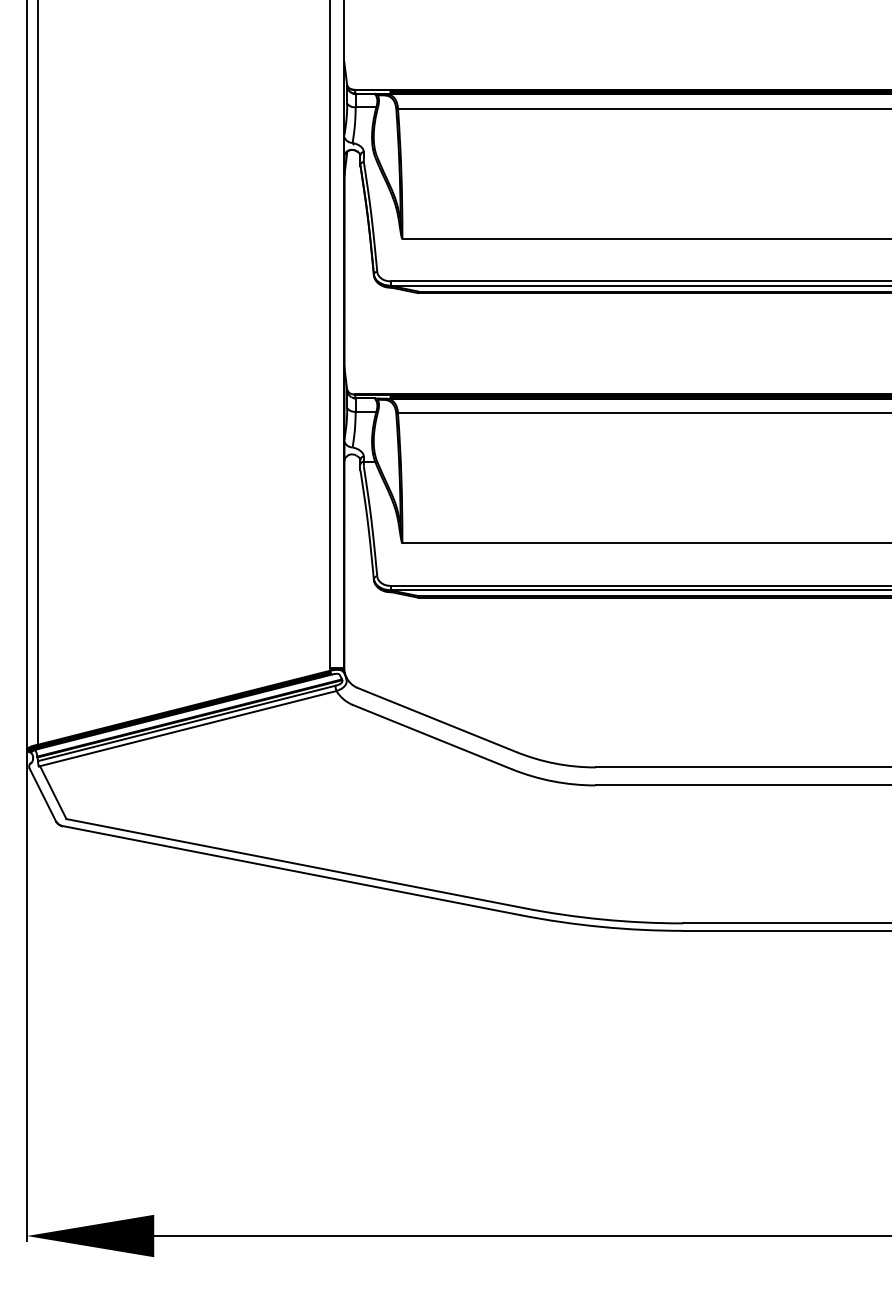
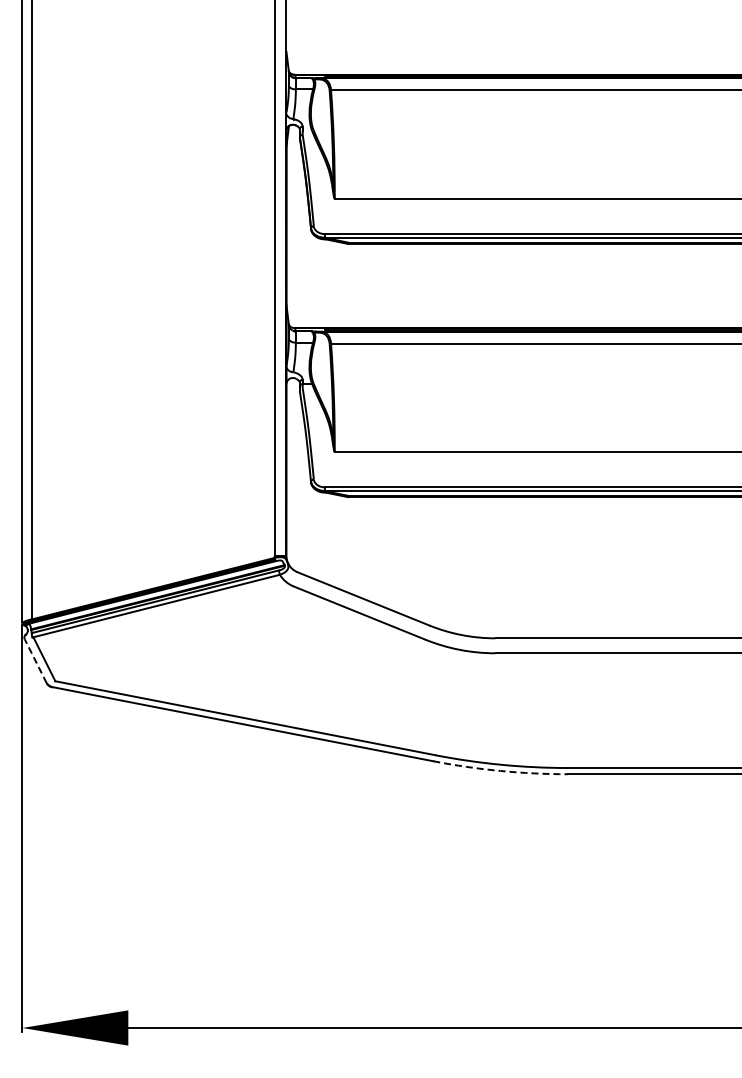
line: (42, 795) -> (35, 661), solid -> dashed
arc: (601, 926) -> (500, 770), solid -> dashed

